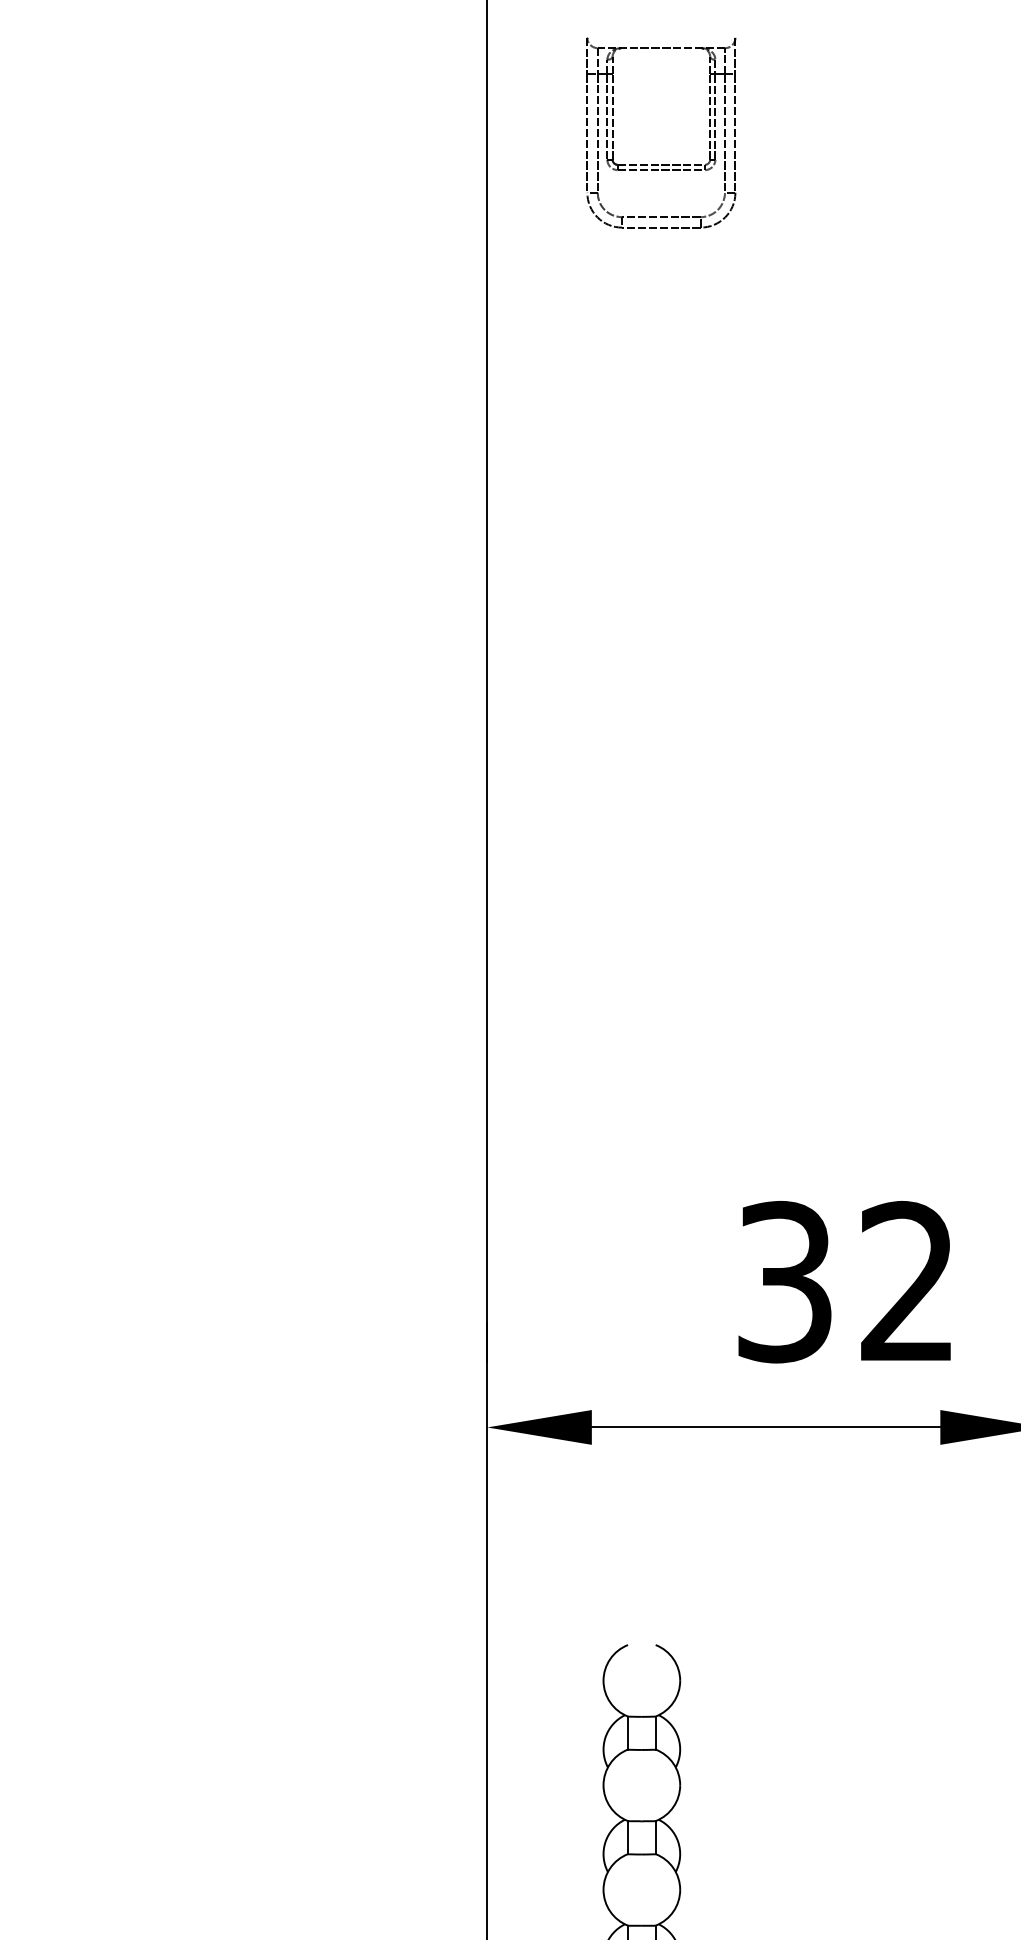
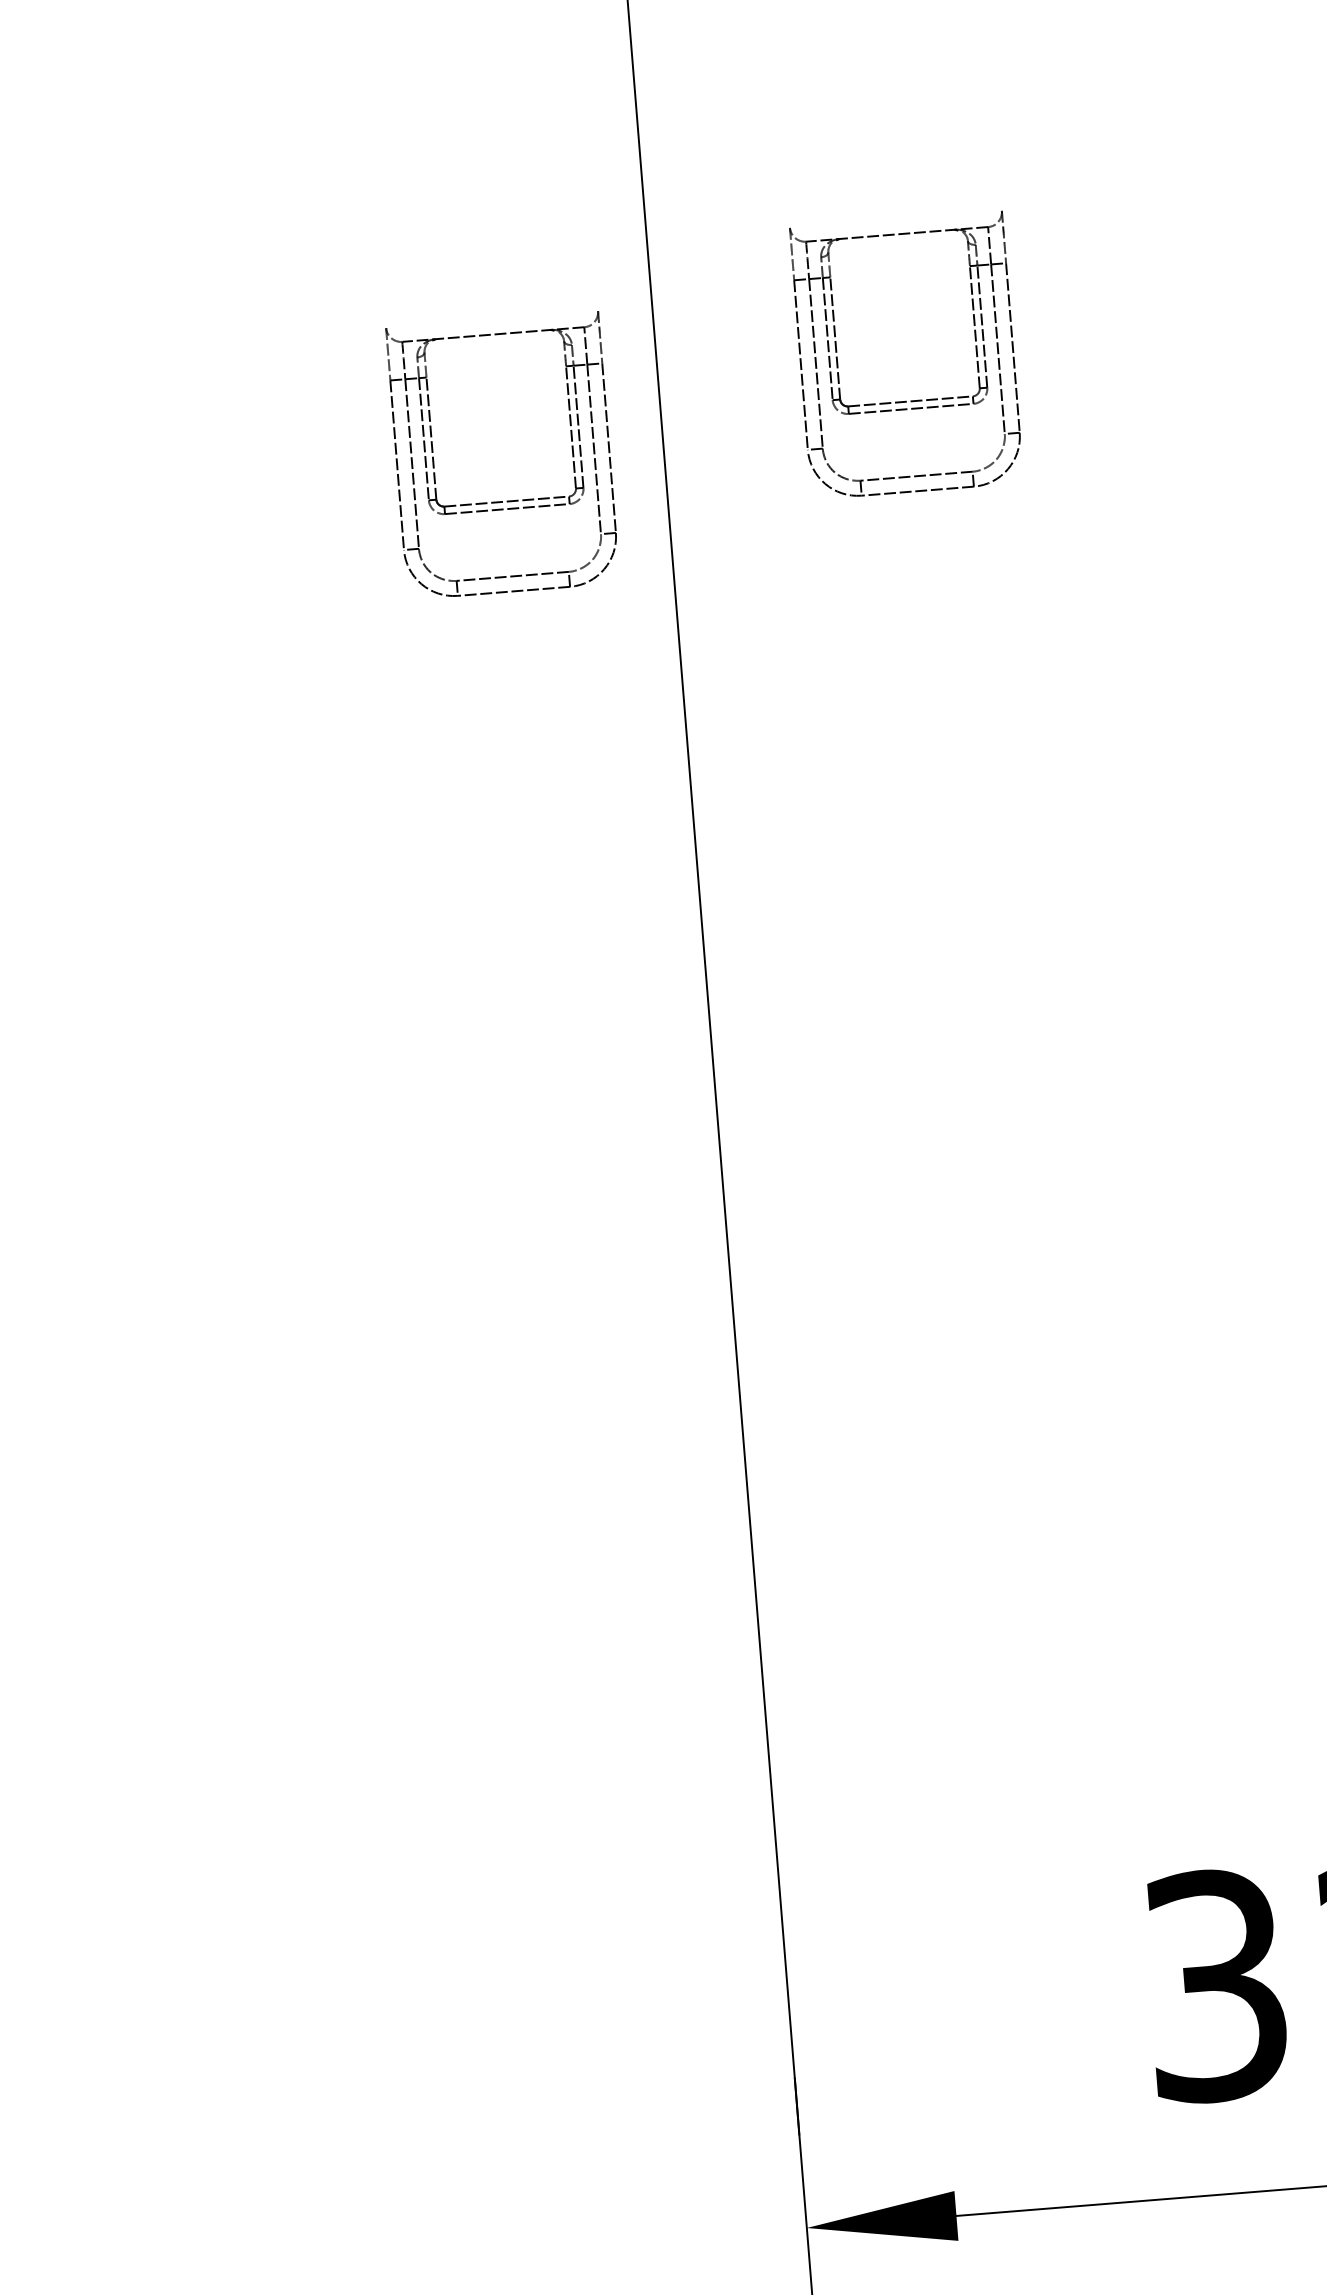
part: (375, 211) -> (506, 500), added

